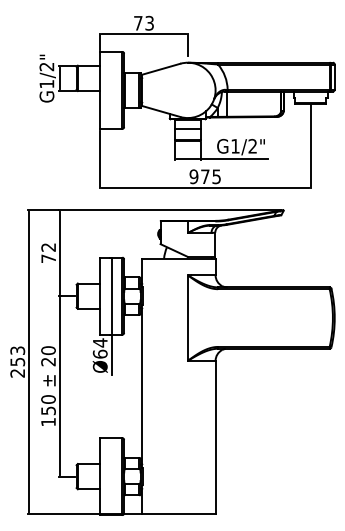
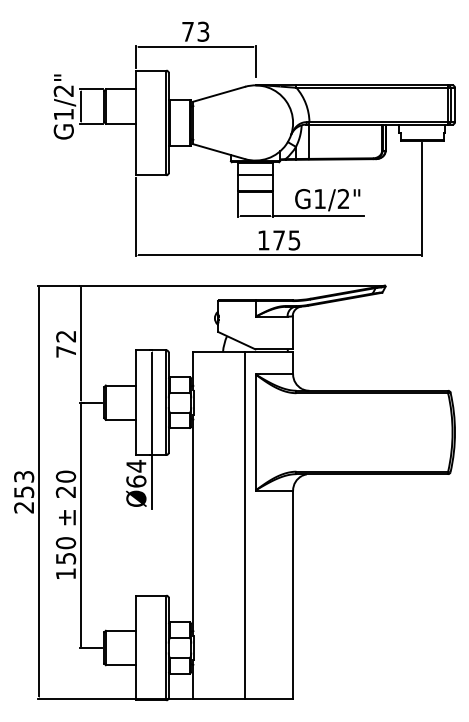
text: (193, 176) -> (263, 240), 975 -> 175
line: (180, 386) -> (245, 525), added

